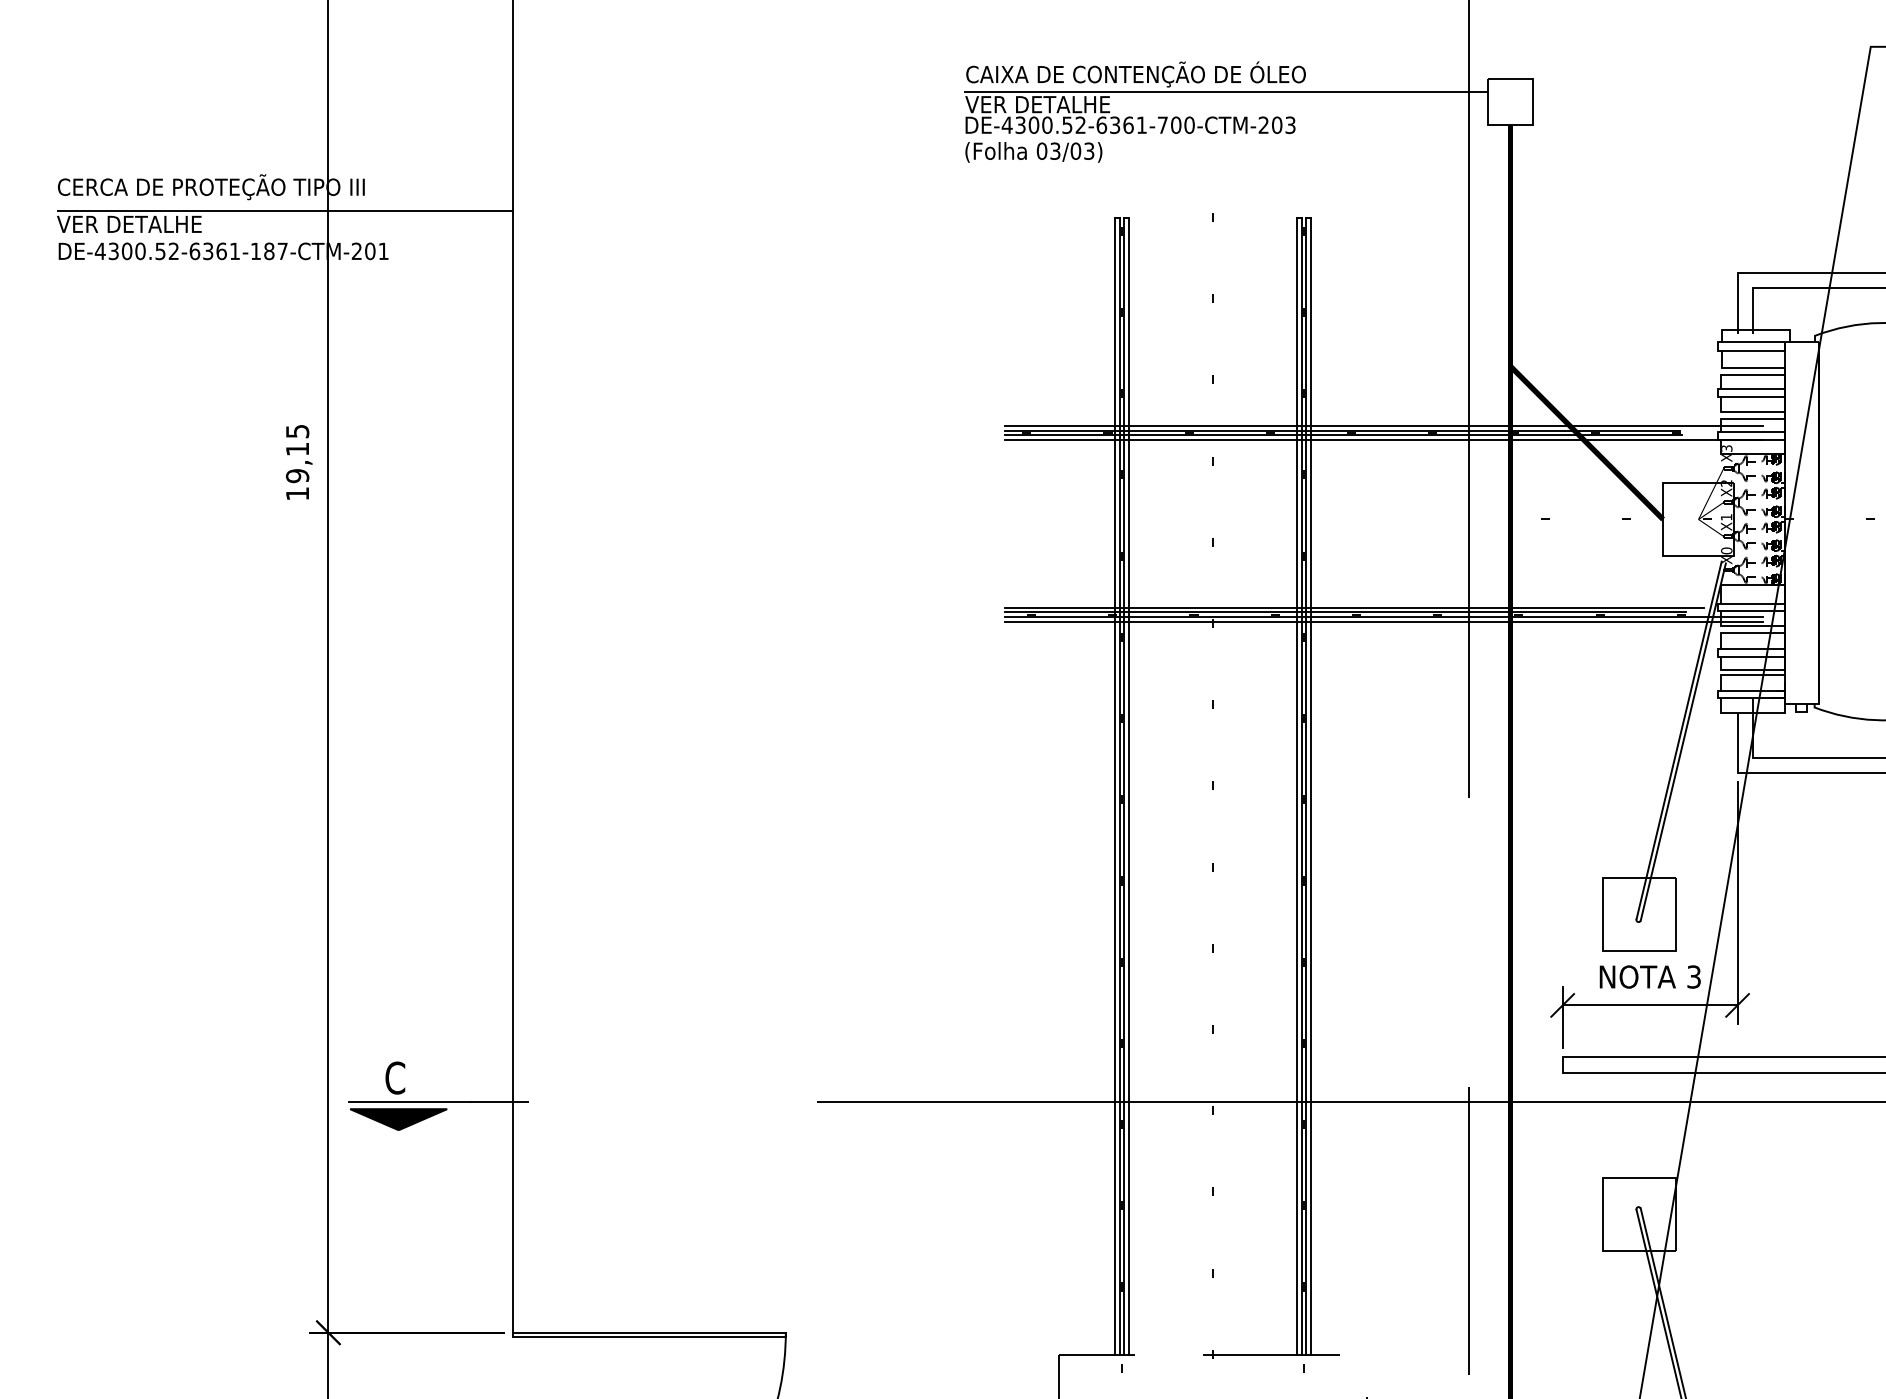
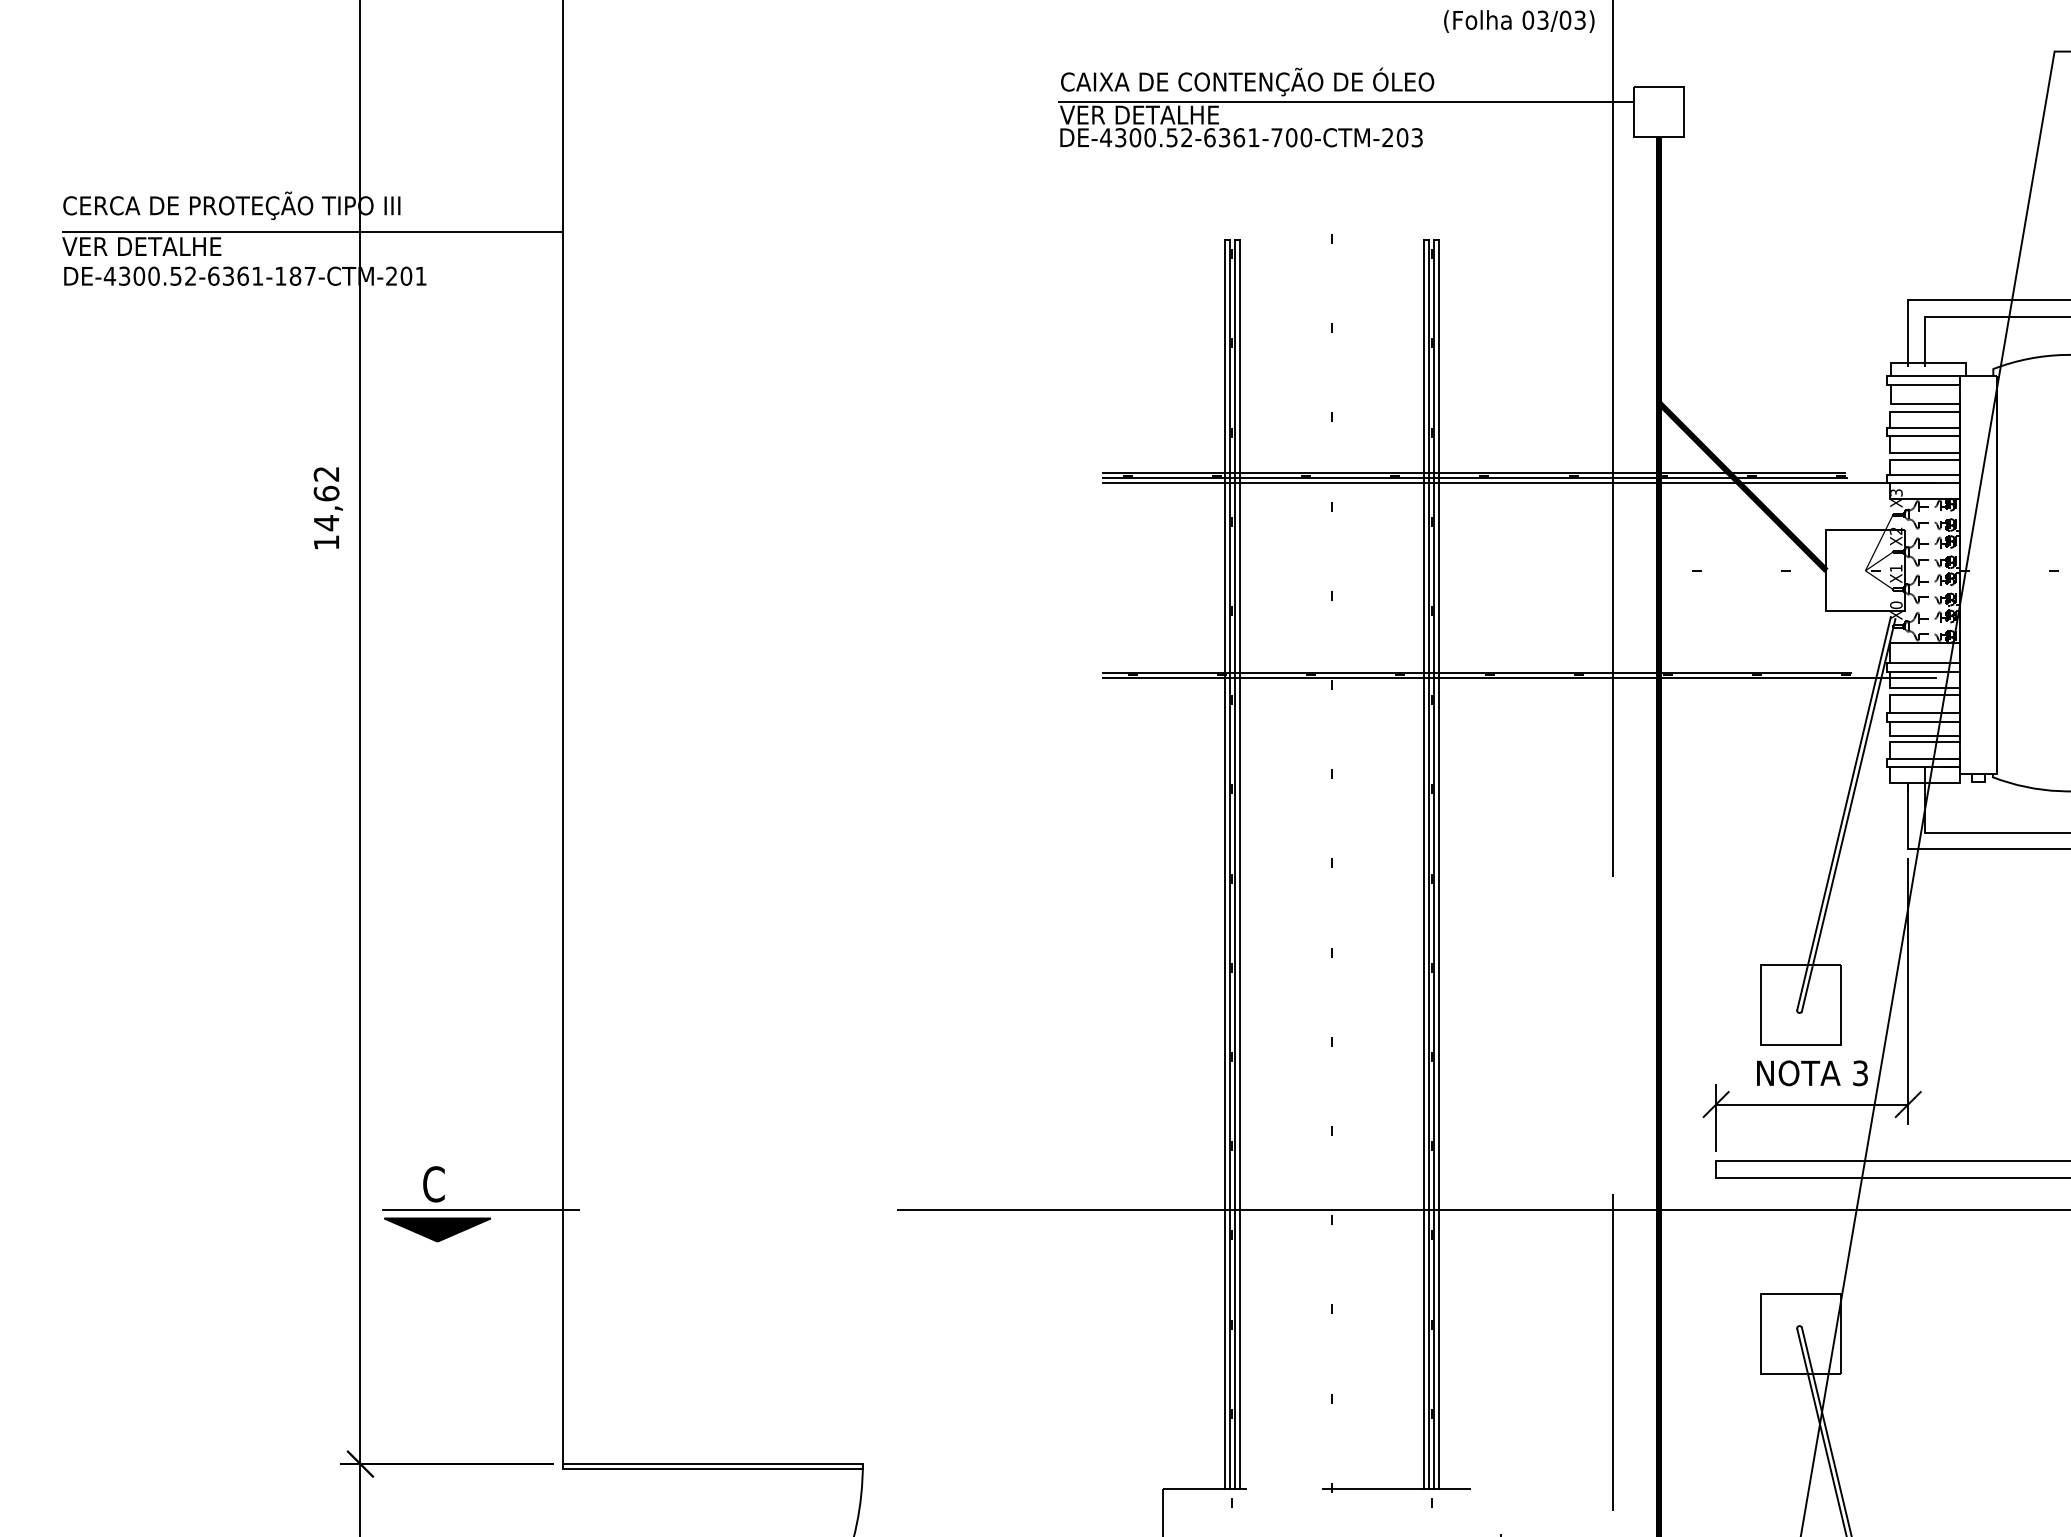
text: (1034, 152) -> (1519, 21), moved
line: (1383, 426) -> (1519, 468), removed
text: (297, 454) -> (326, 499), 19,15 -> 14,62
line: (1353, 607) -> (1486, 667), removed
line: (1383, 621) -> (1519, 682), removed

